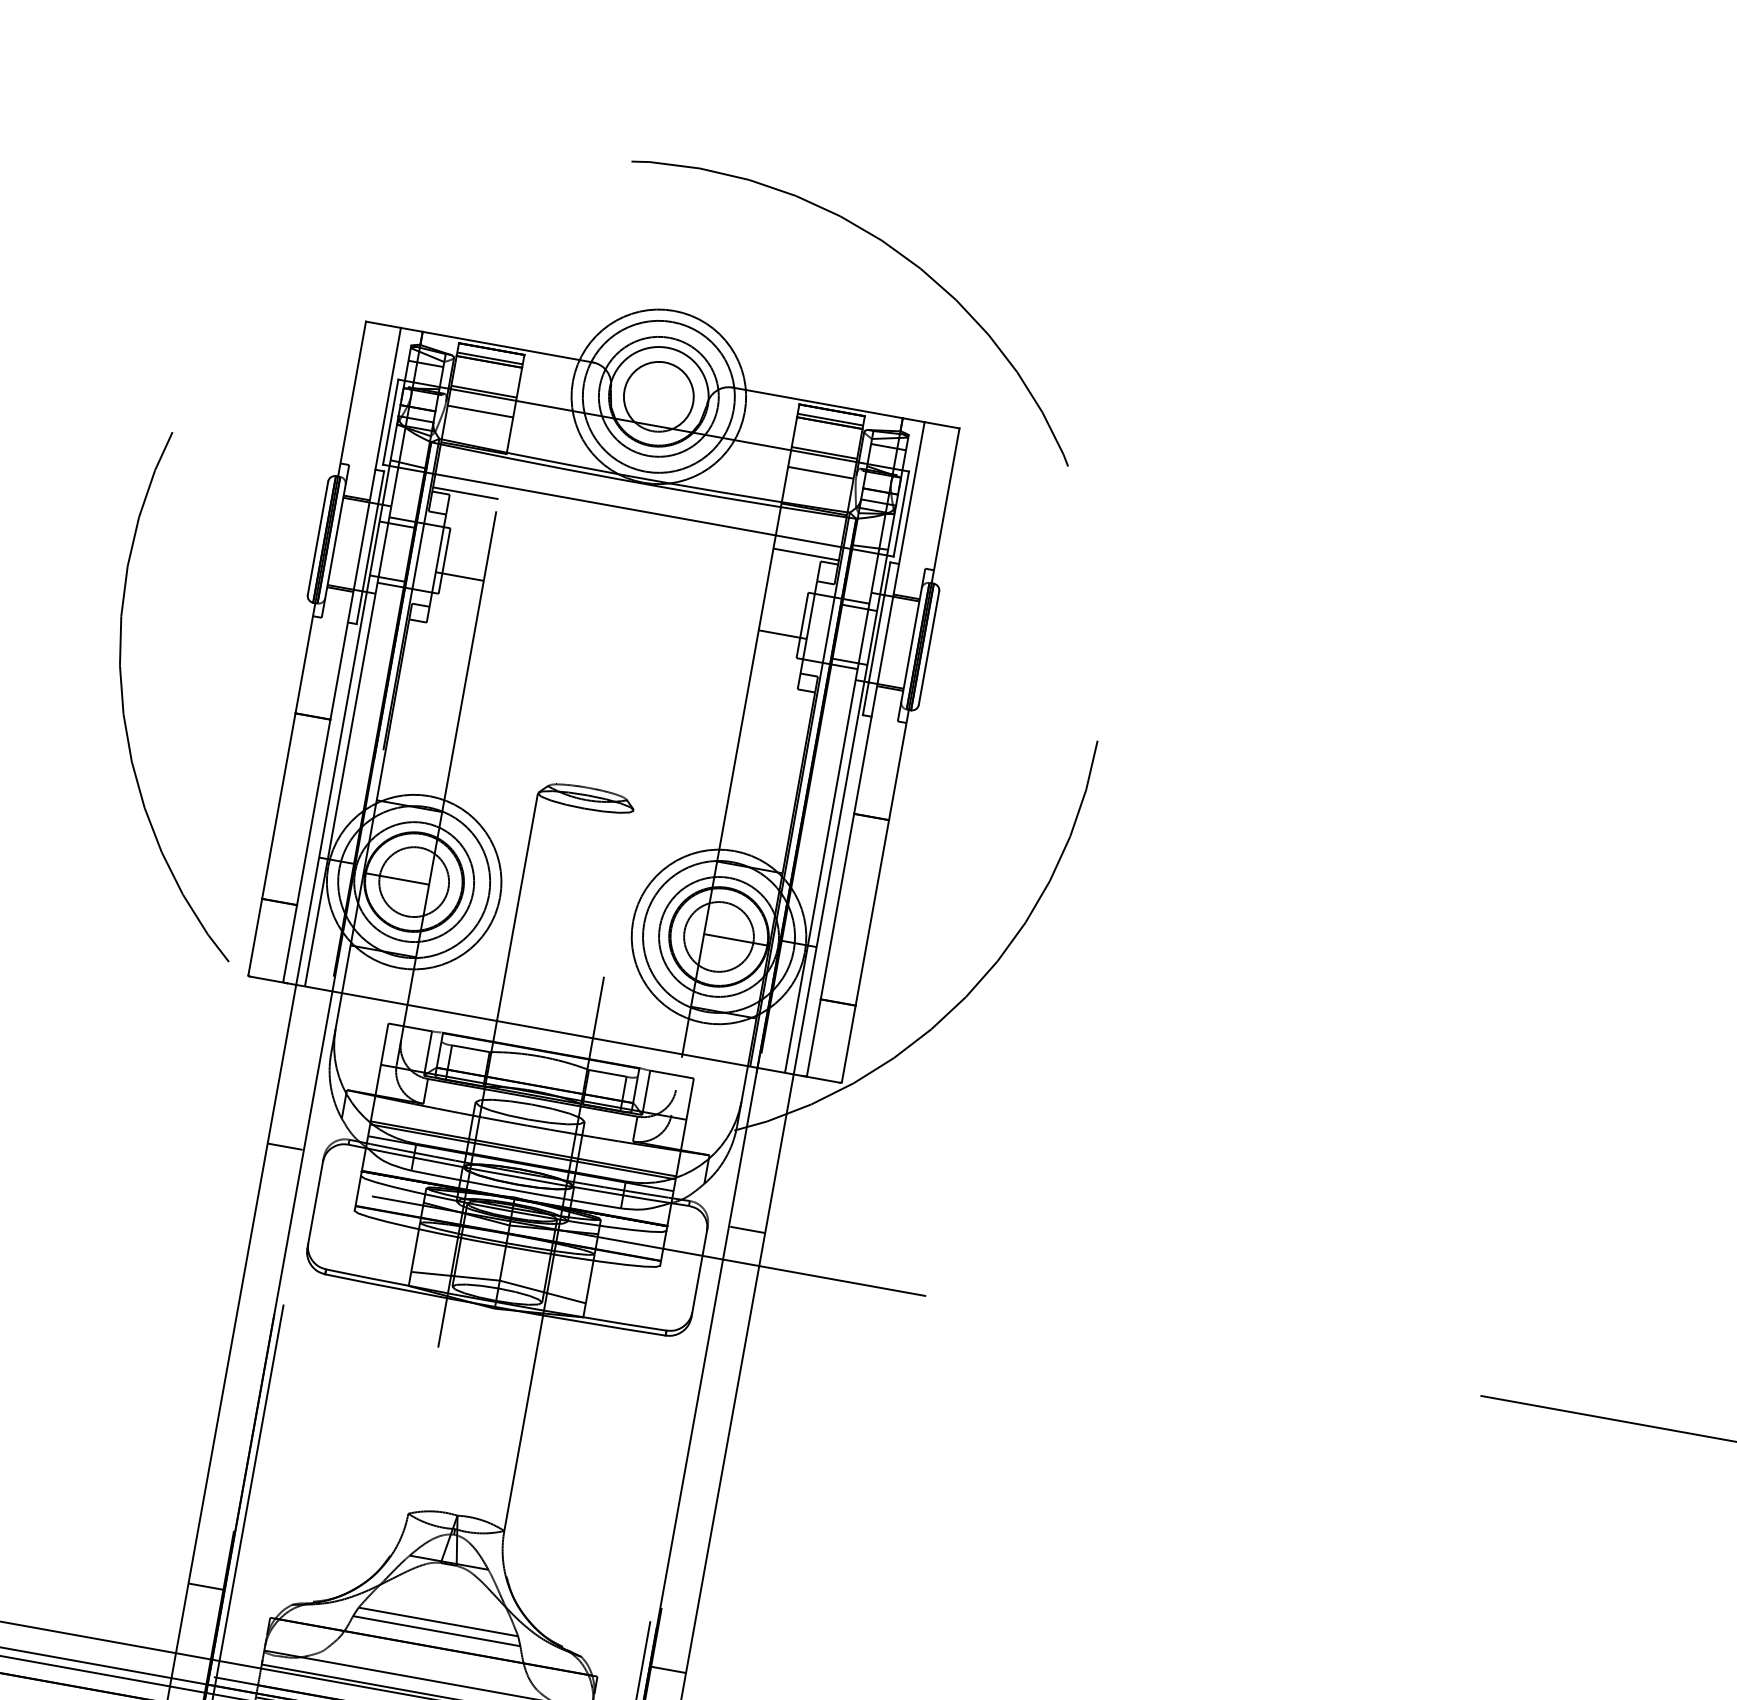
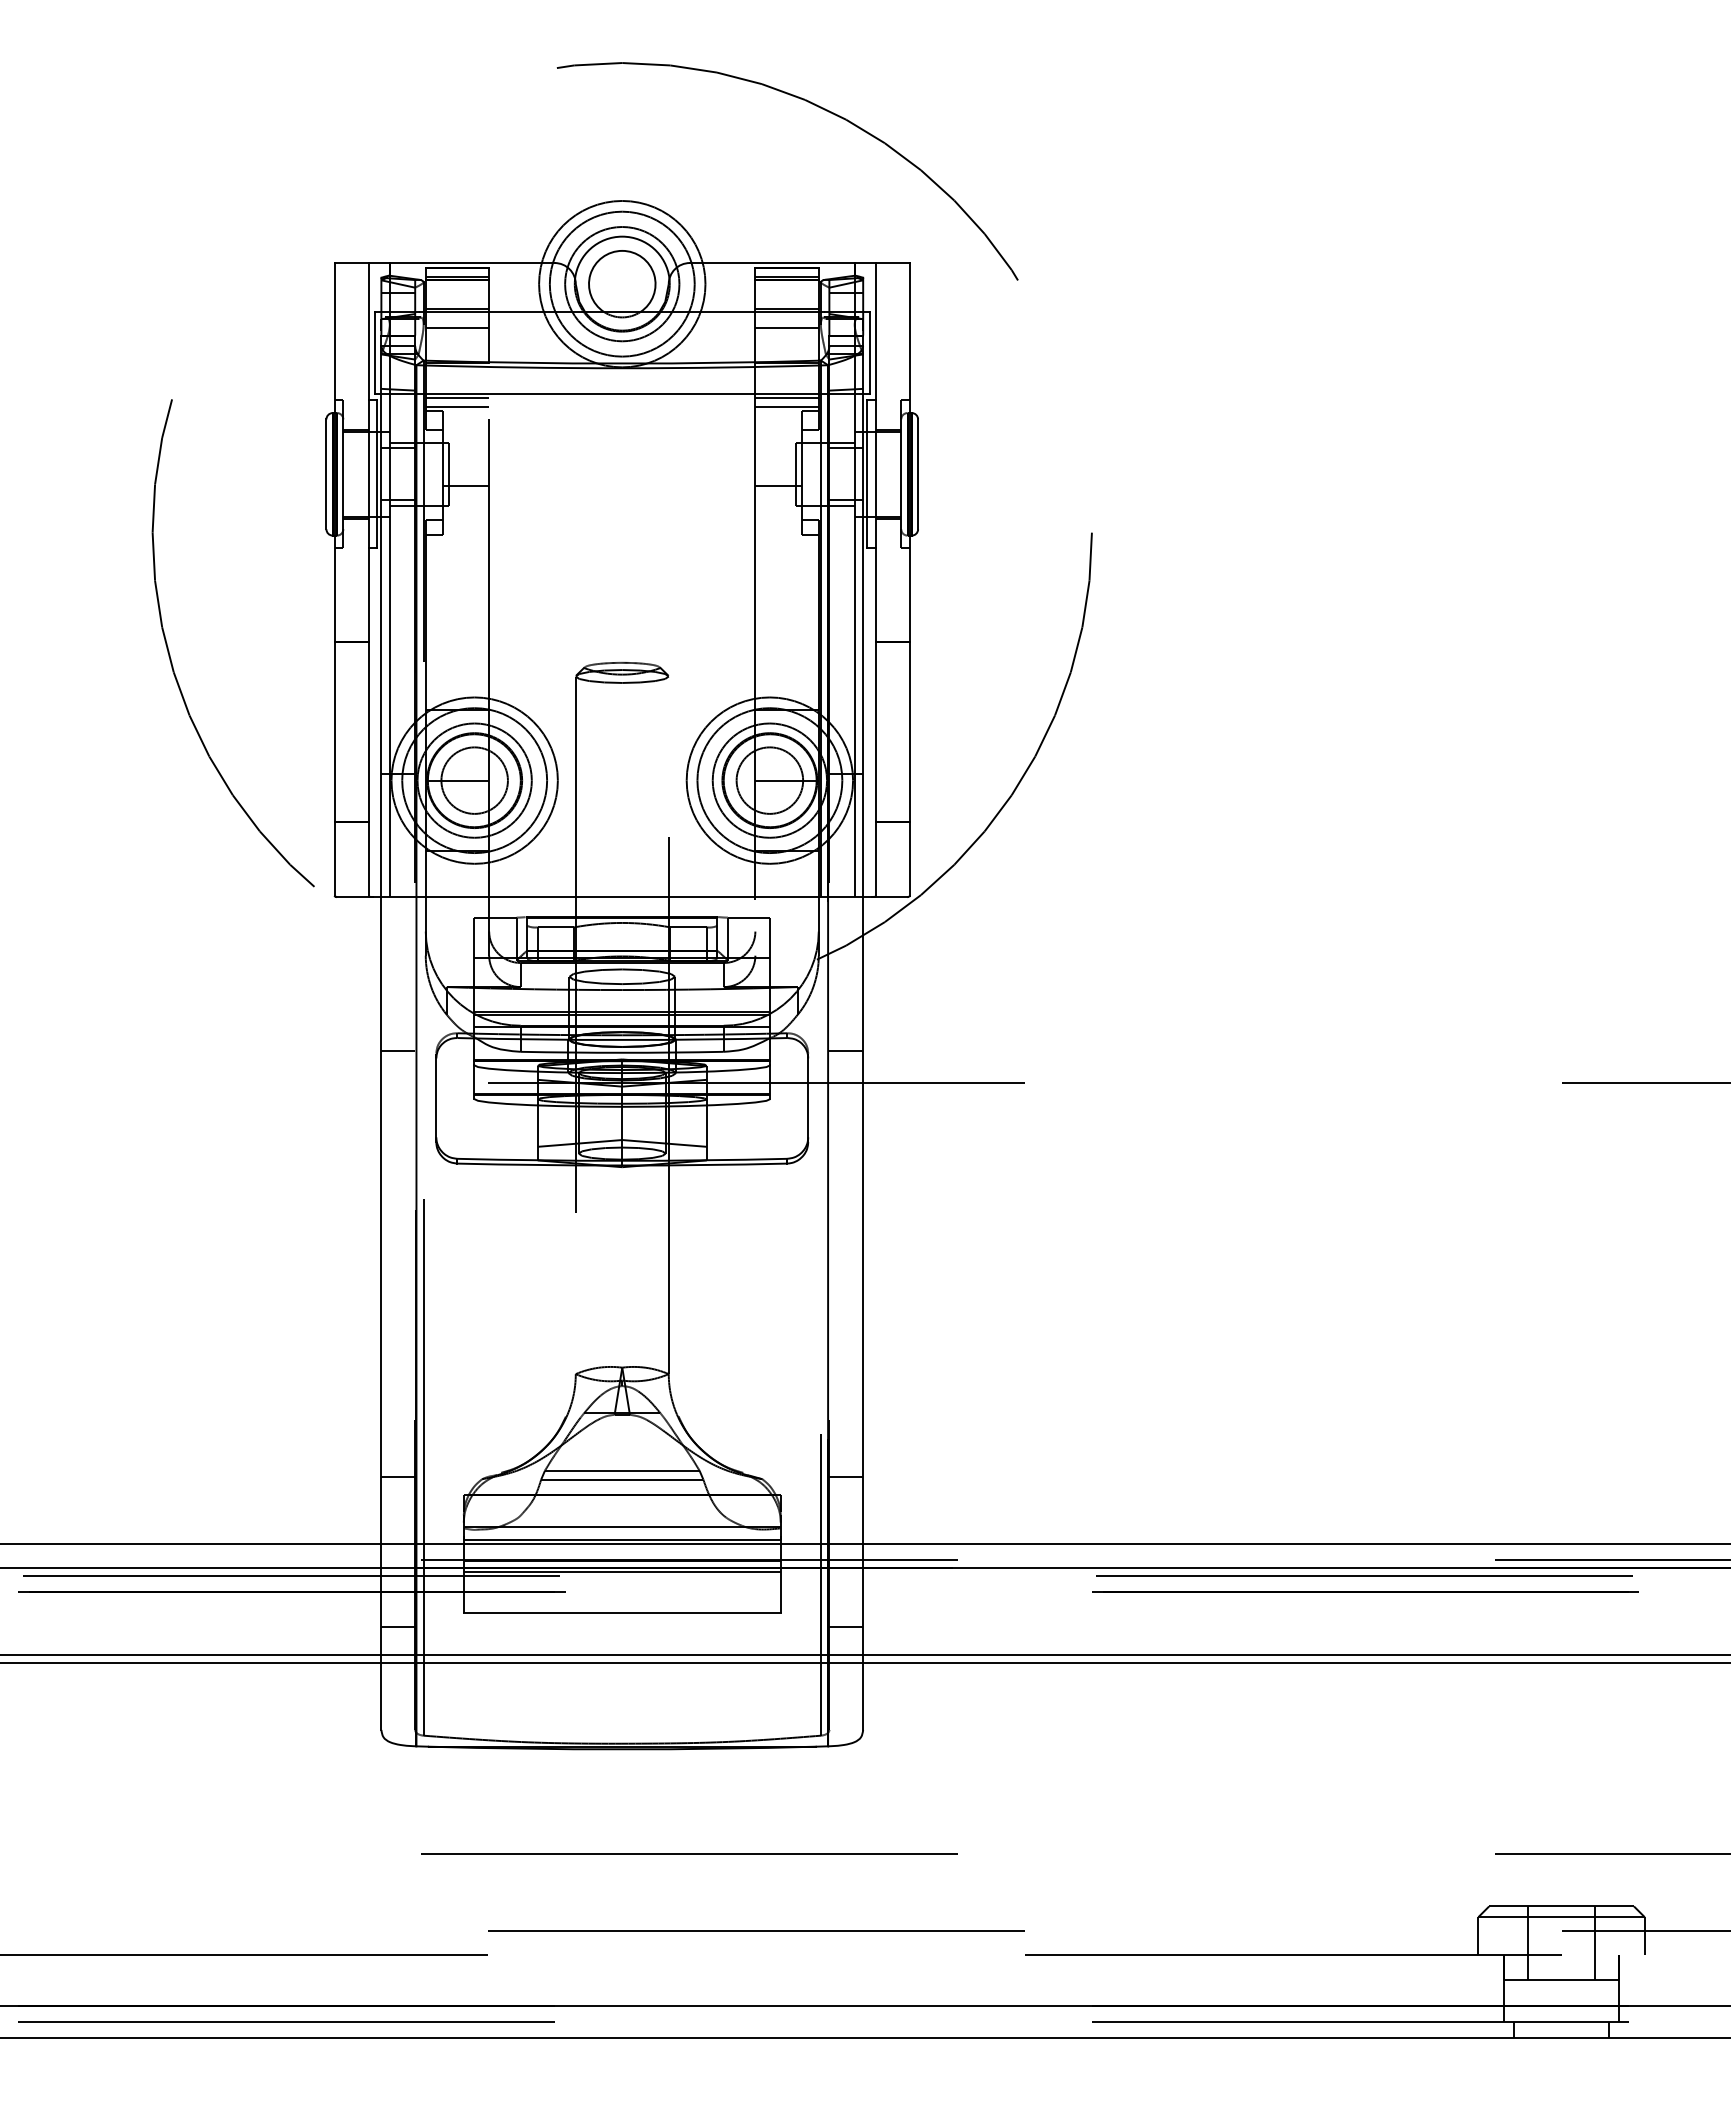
line: (467, 483) -> (457, 397), added
line: (807, 544) -> (786, 397), added

